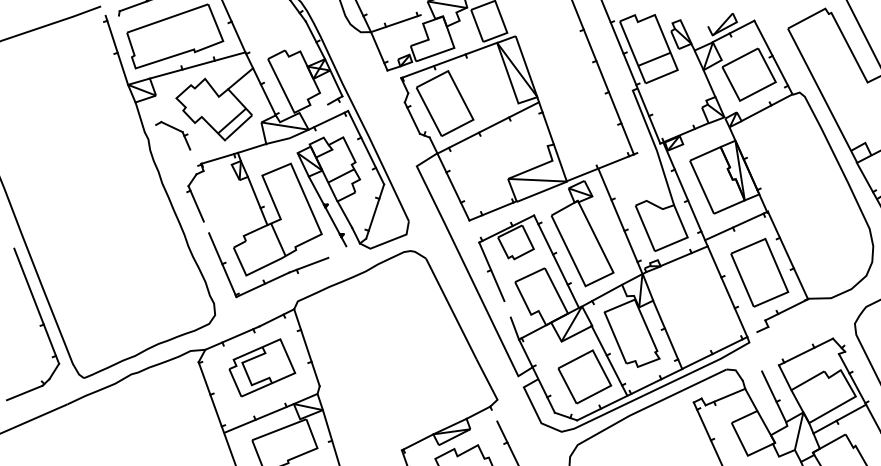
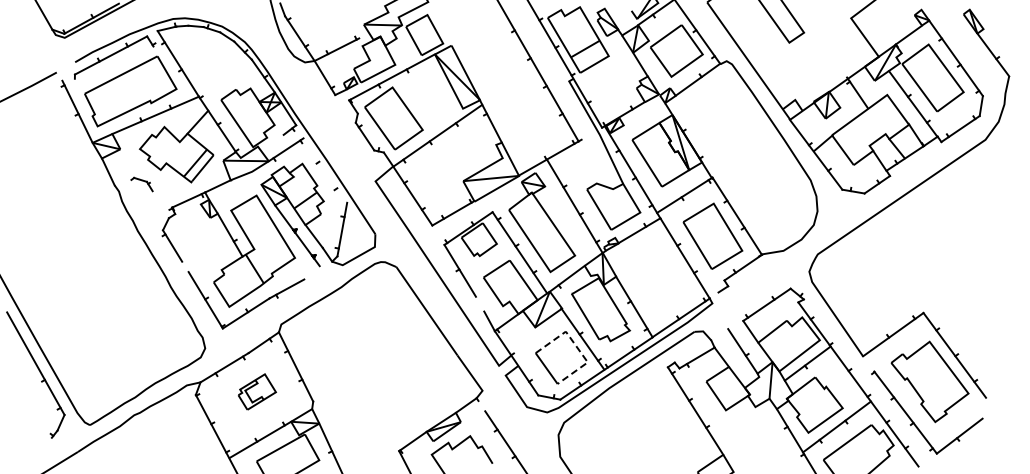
part: (172, 135) -> (141, 184), size x0.6
line: (366, 147) -> (325, 170), removed
part: (263, 367) -> (257, 391), size x0.6
line: (601, 368) -> (576, 347), solid -> dashed
line: (24, 392) -> (35, 446), removed

